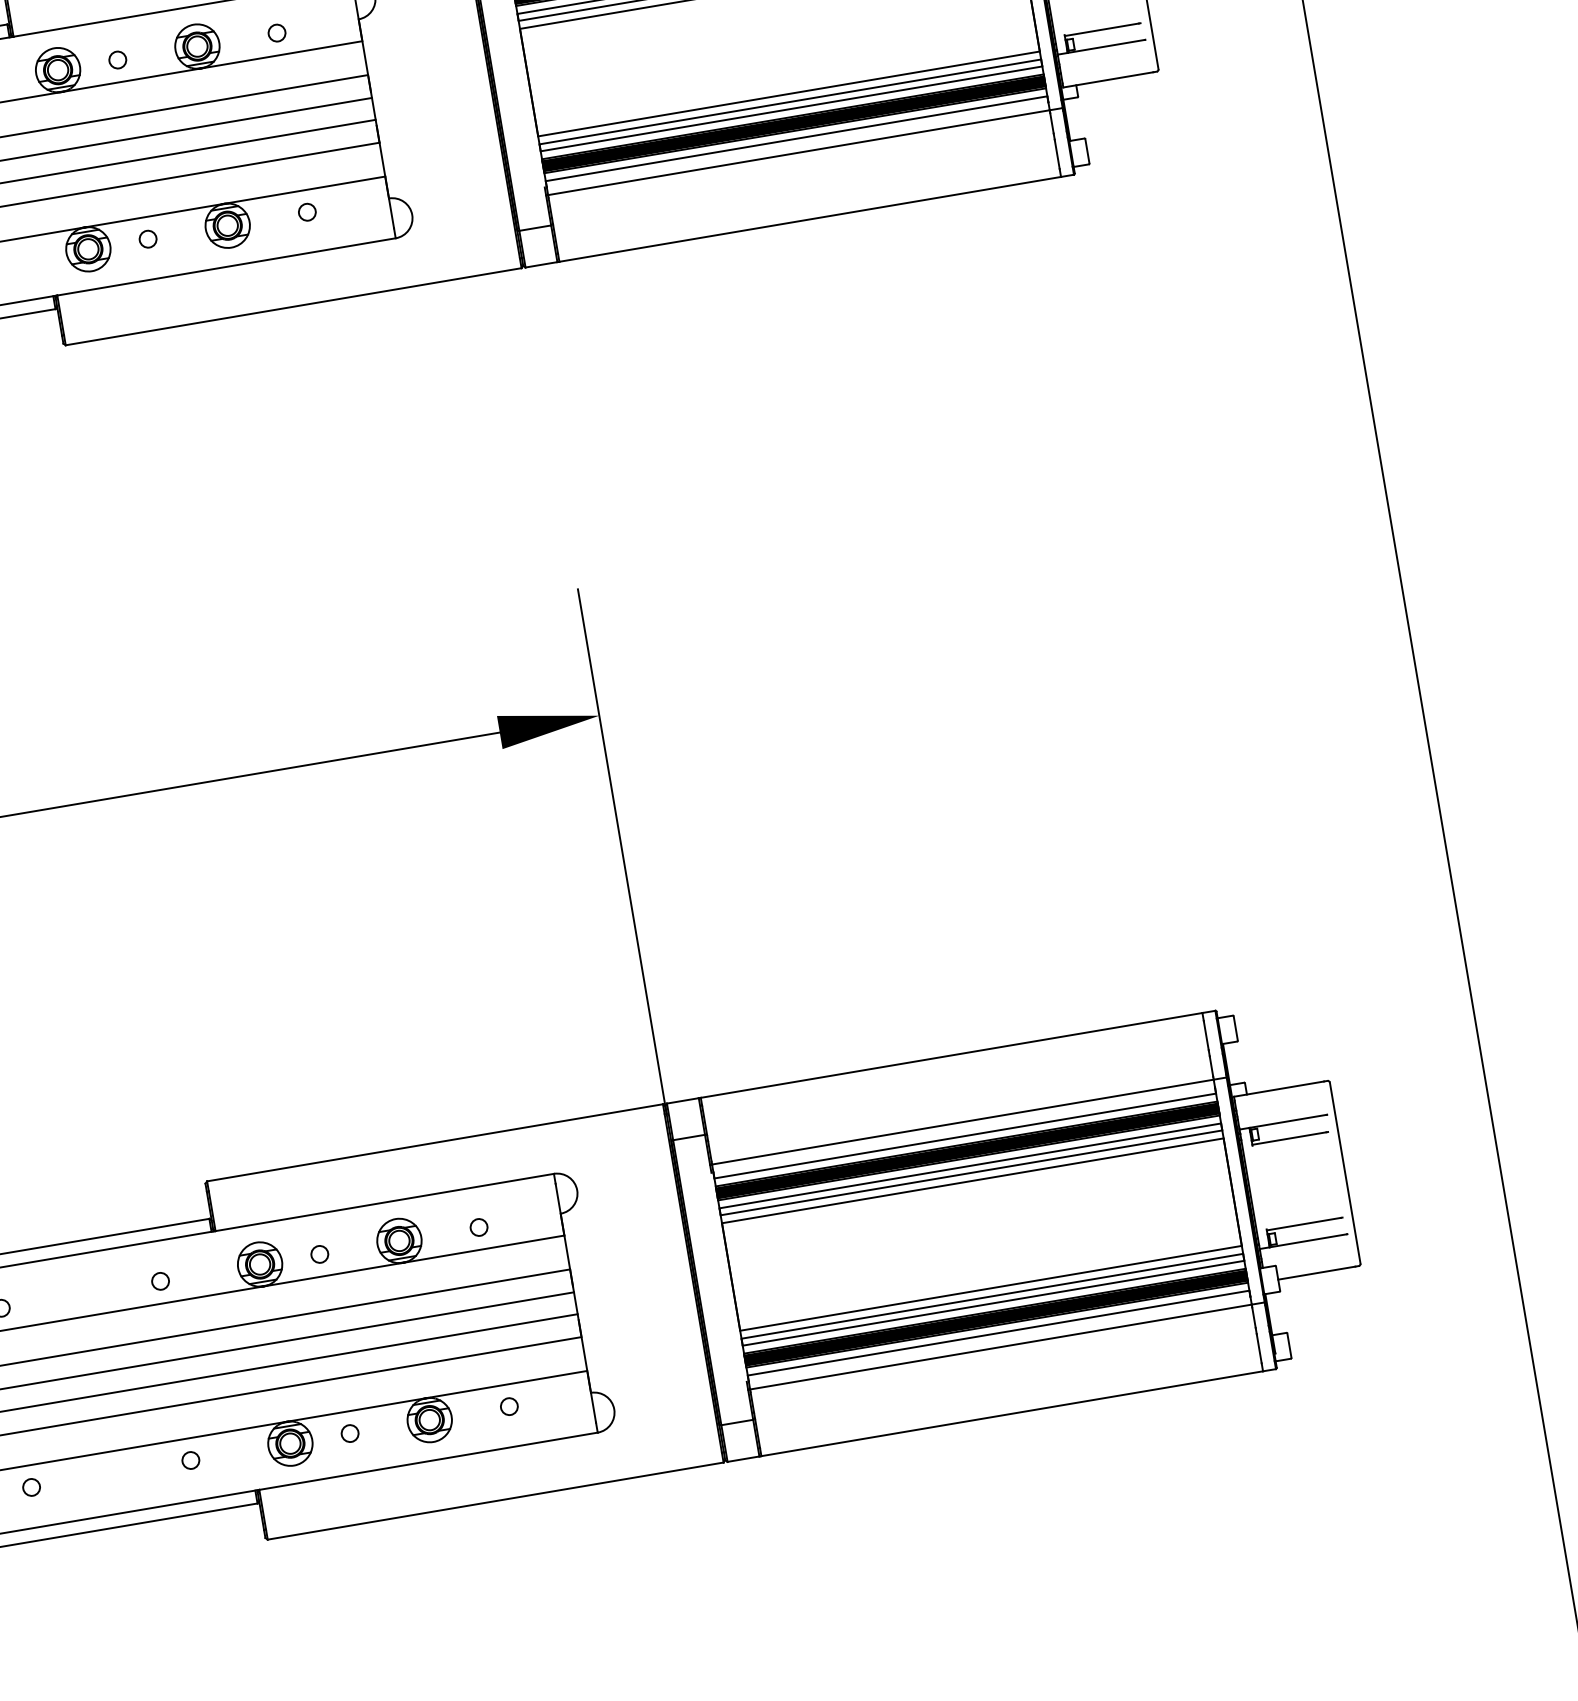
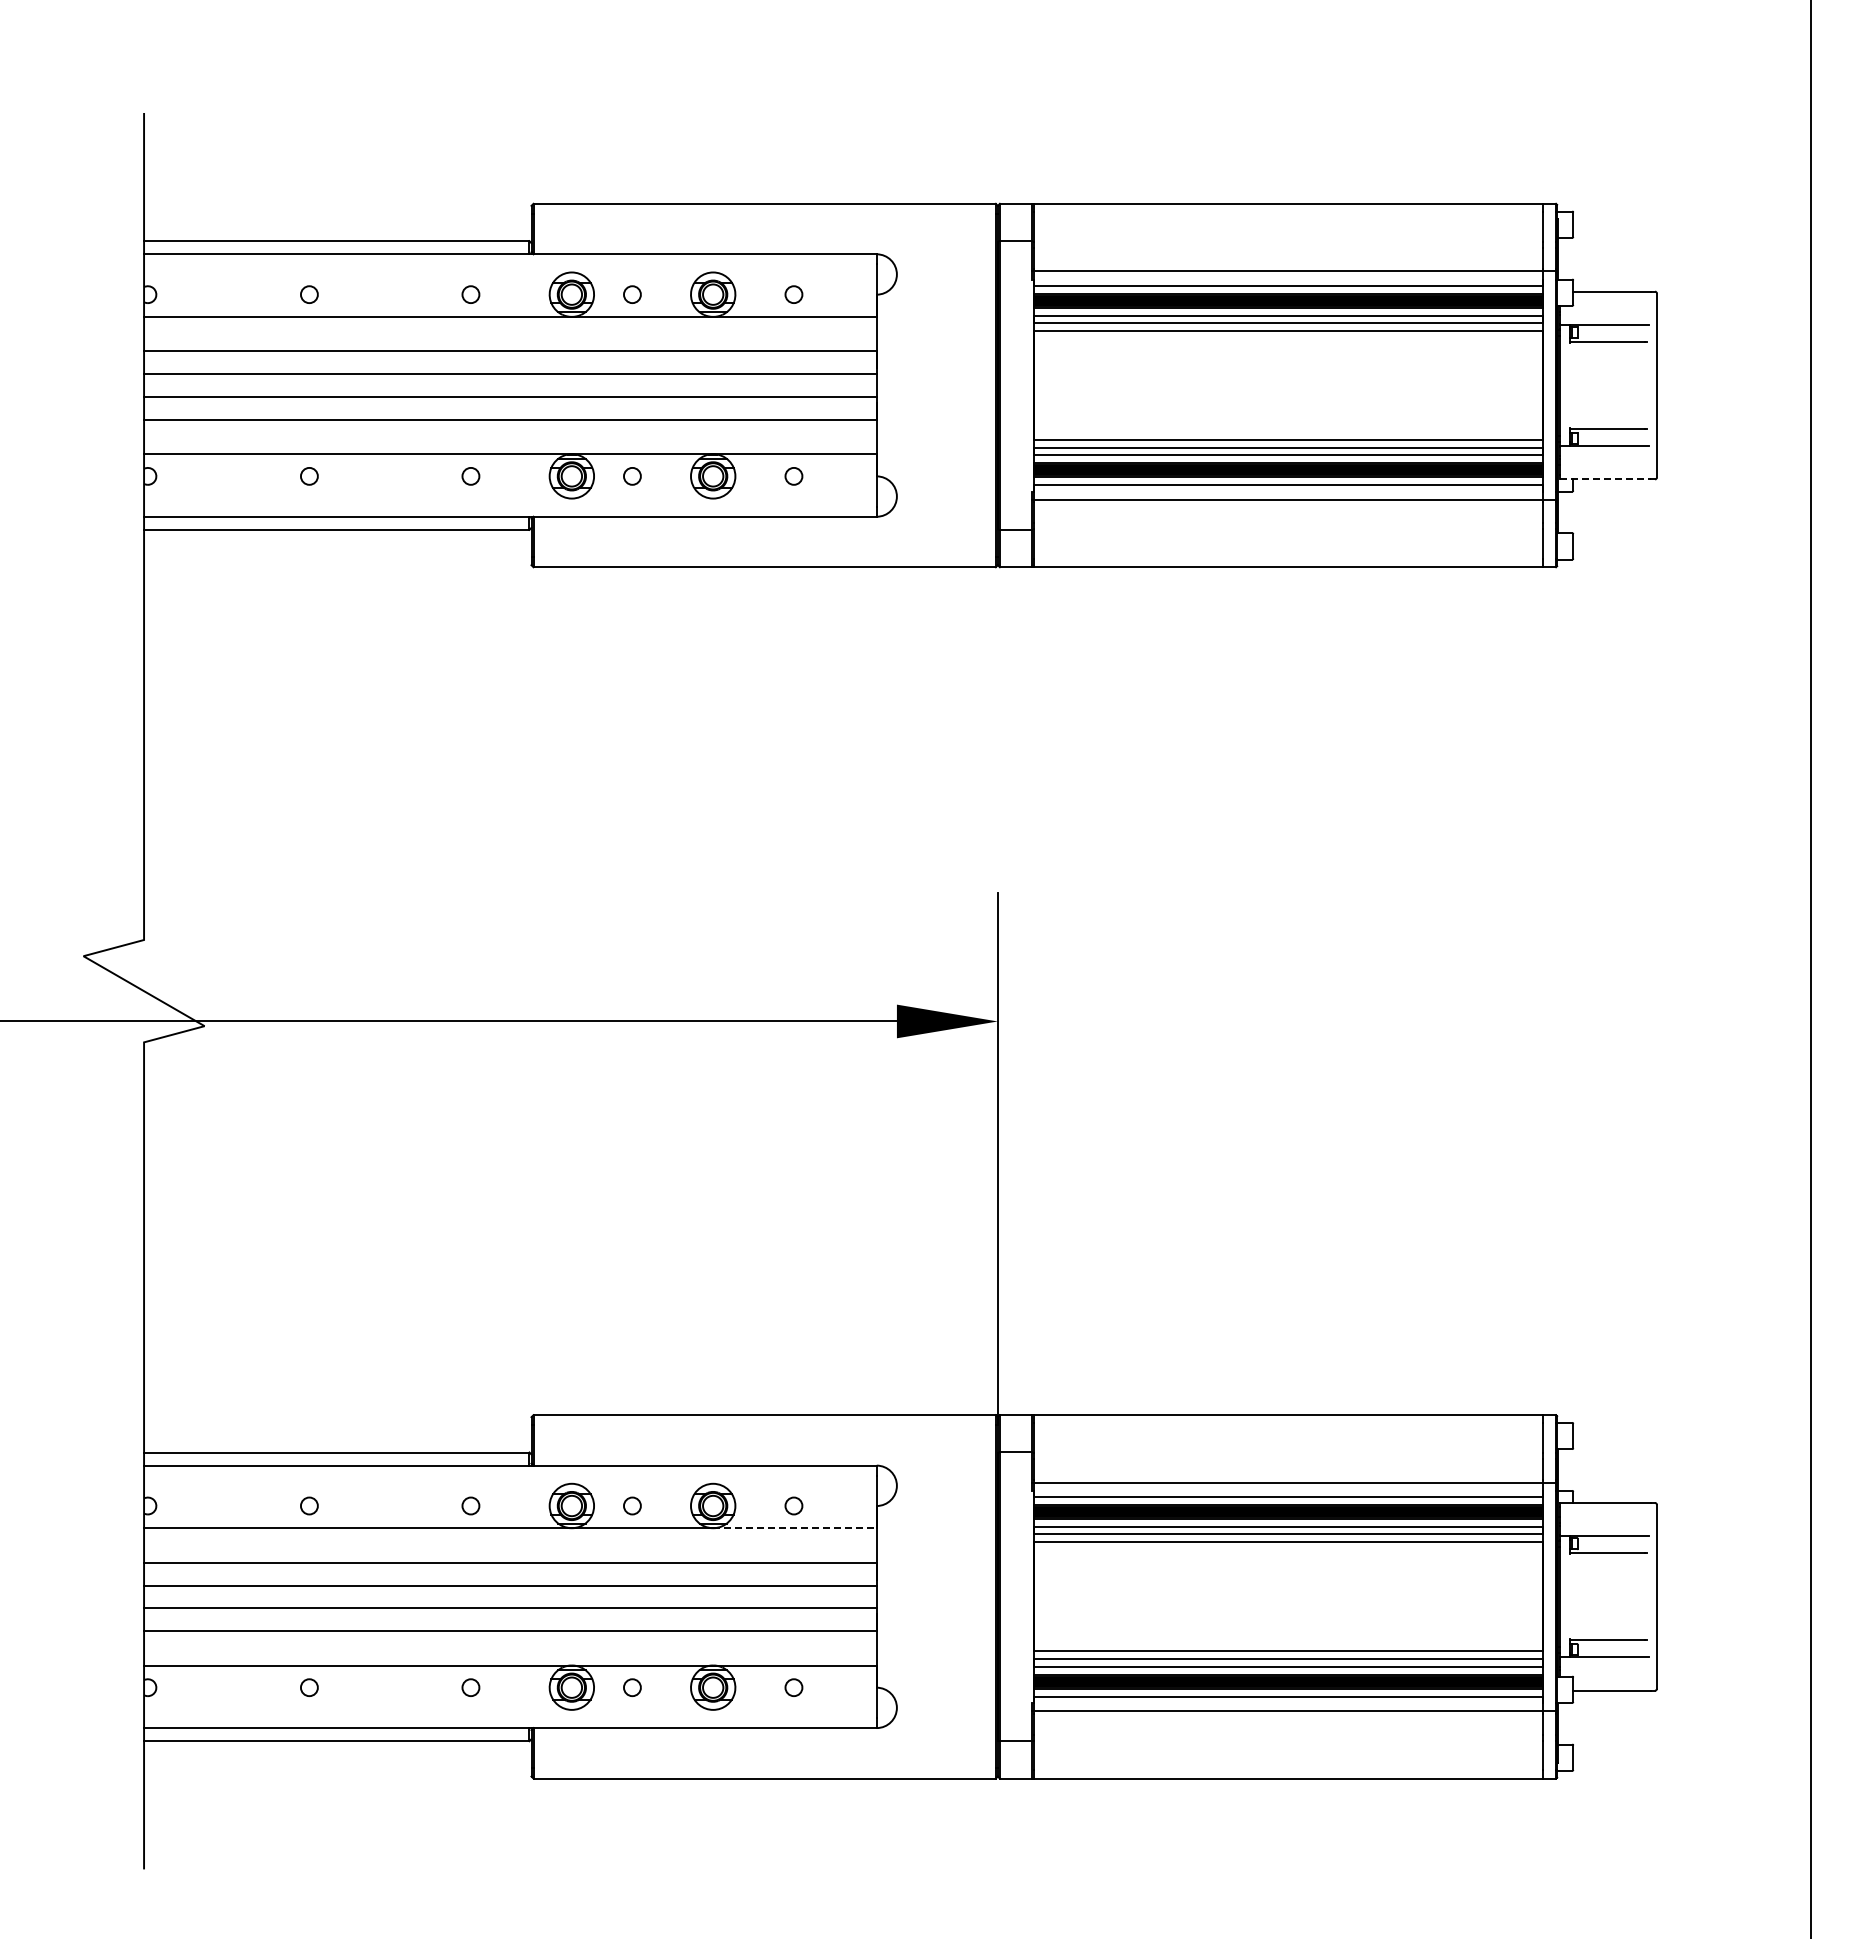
line: (1108, 80) -> (1605, 479), solid -> dashed
line: (483, 1249) -> (794, 1528), solid -> dashed

